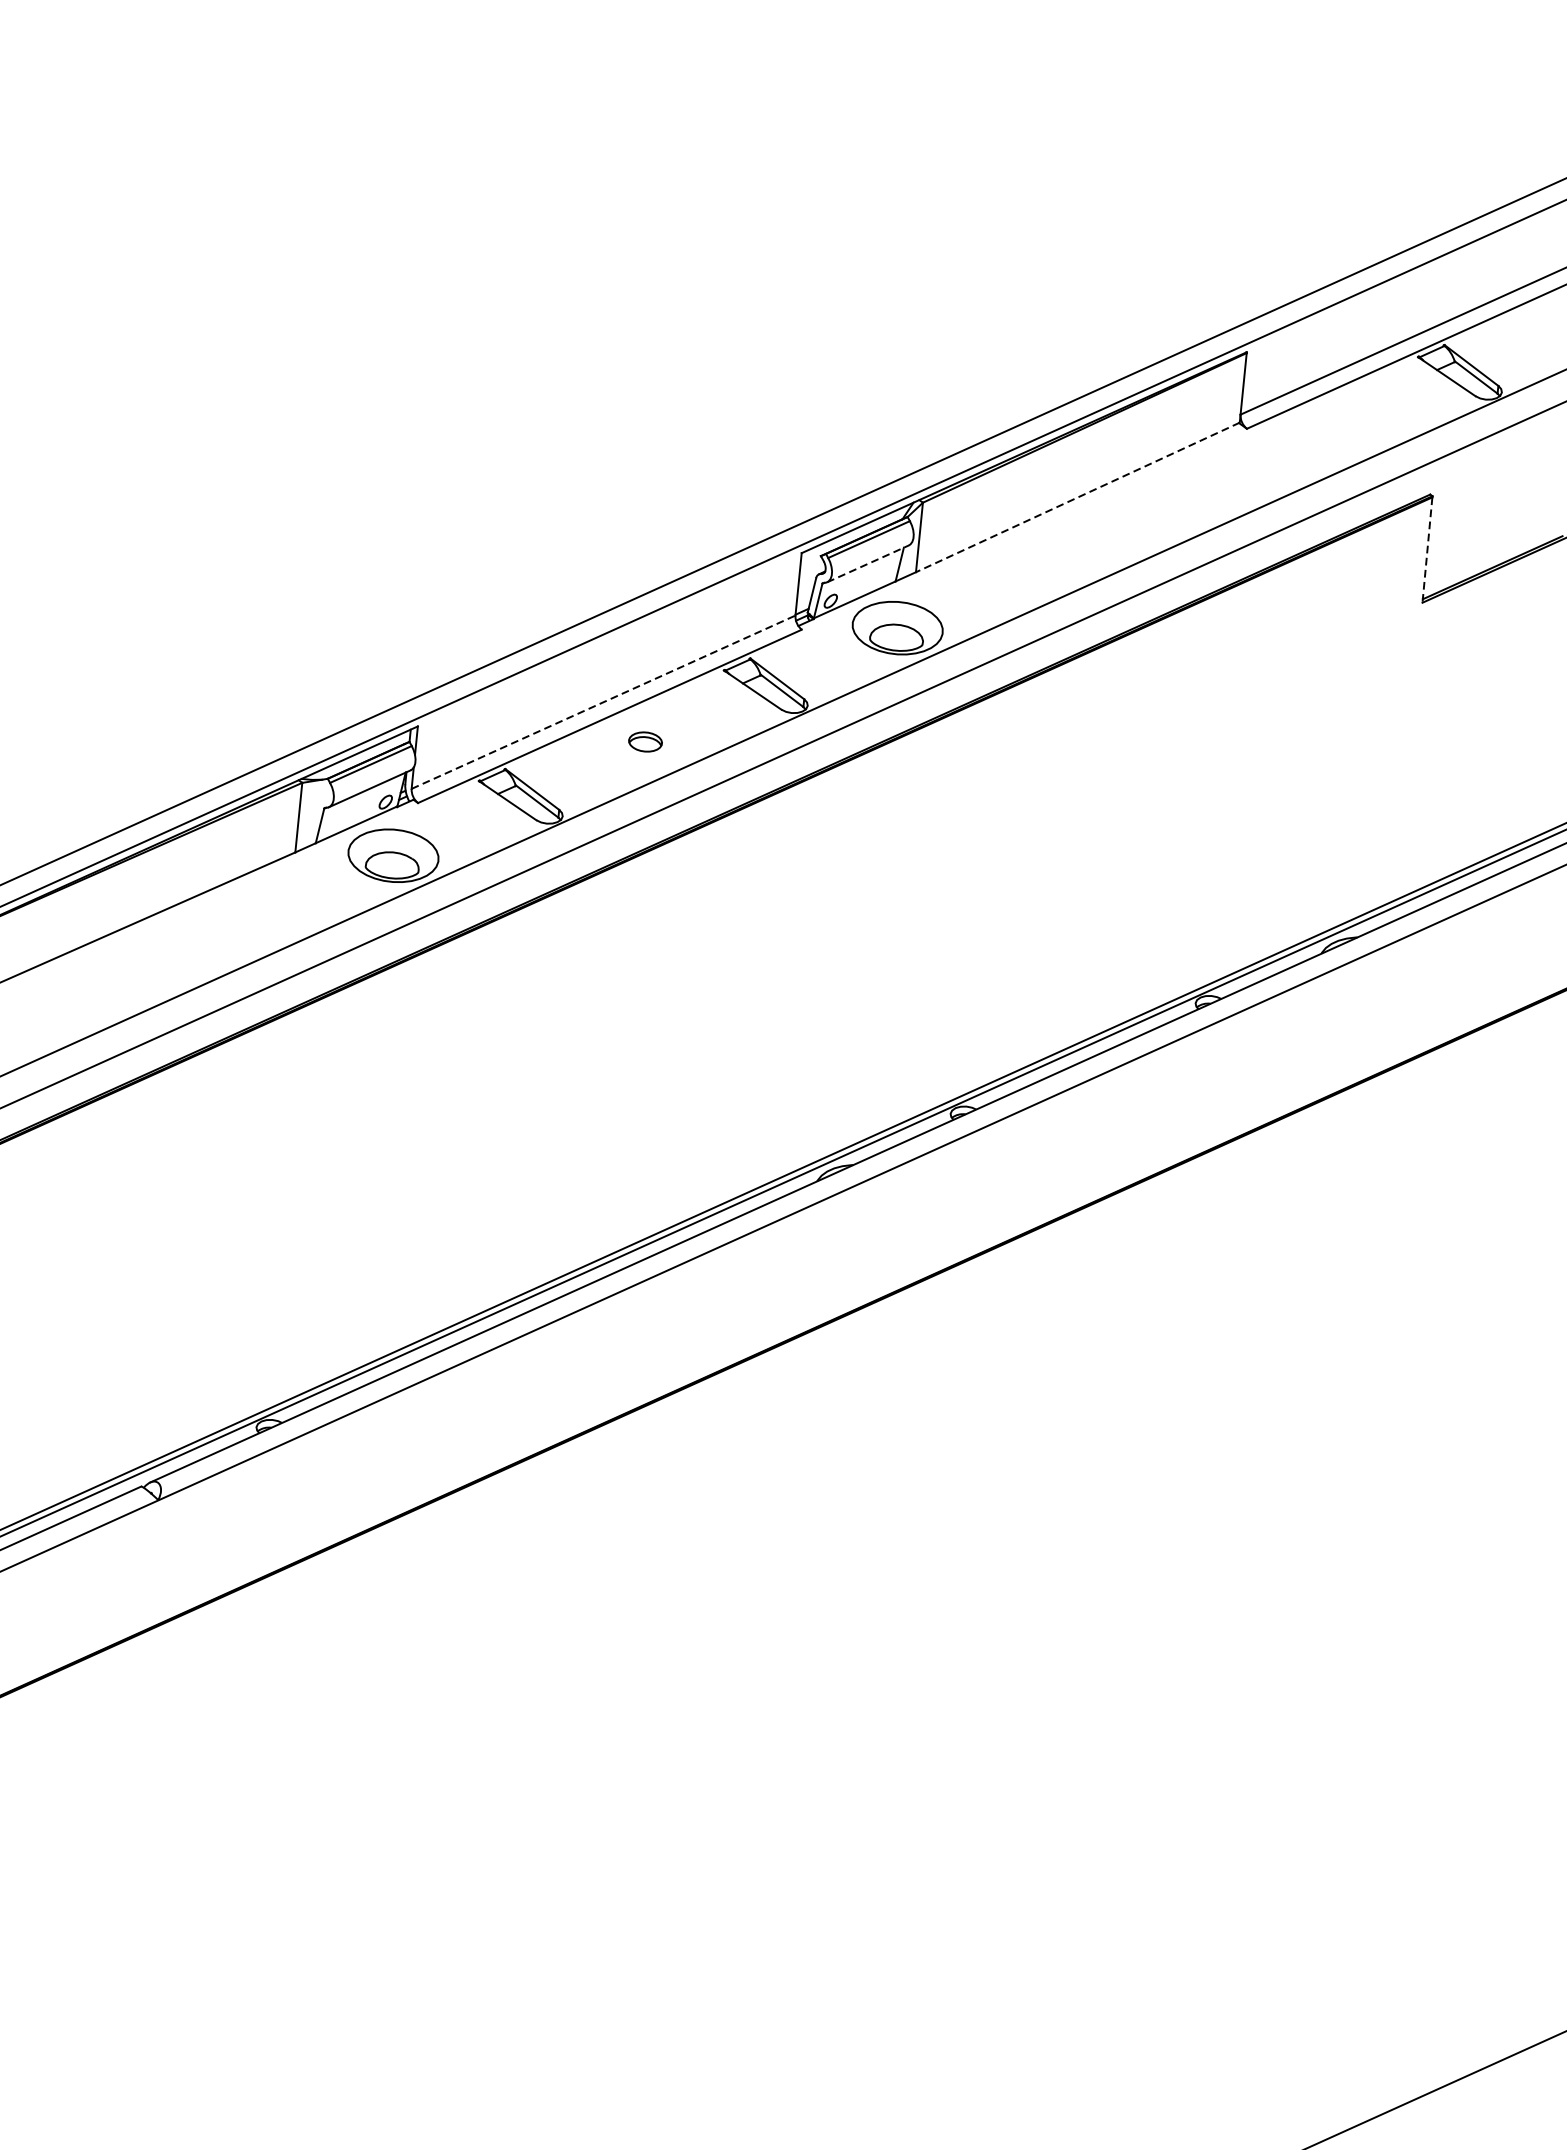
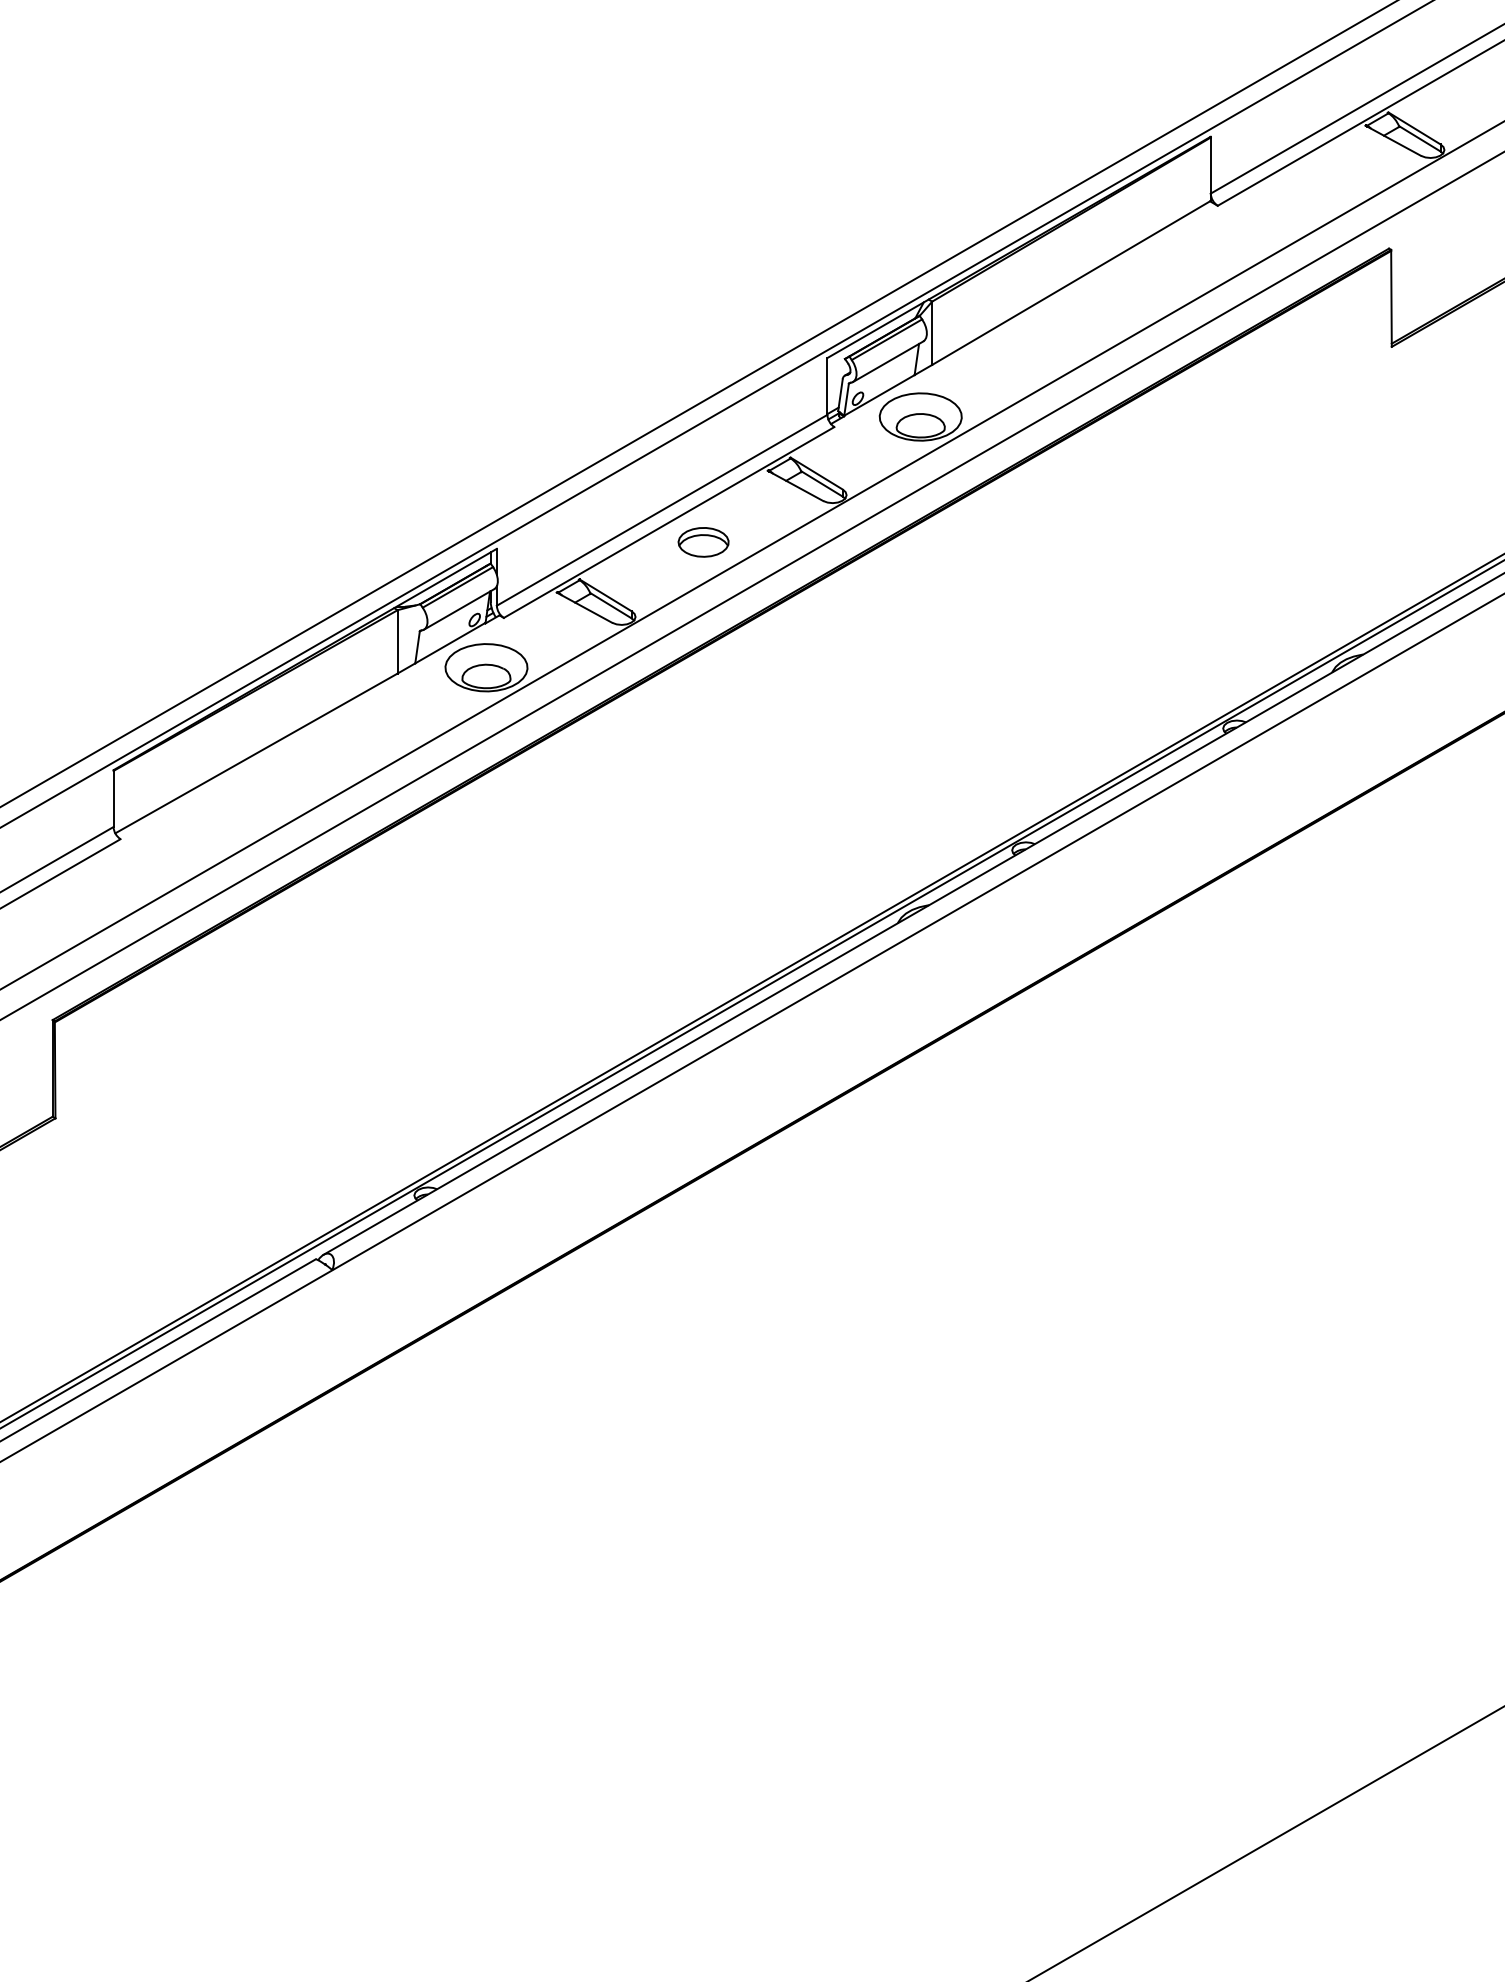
line: (1077, 496) -> (1071, 282), dashed -> solid
line: (1427, 549) -> (1391, 298), dashed -> solid
line: (868, 563) -> (888, 361), dashed -> solid
line: (603, 702) -> (662, 510), dashed -> solid
part: (645, 742) -> (703, 542), size x1.67

